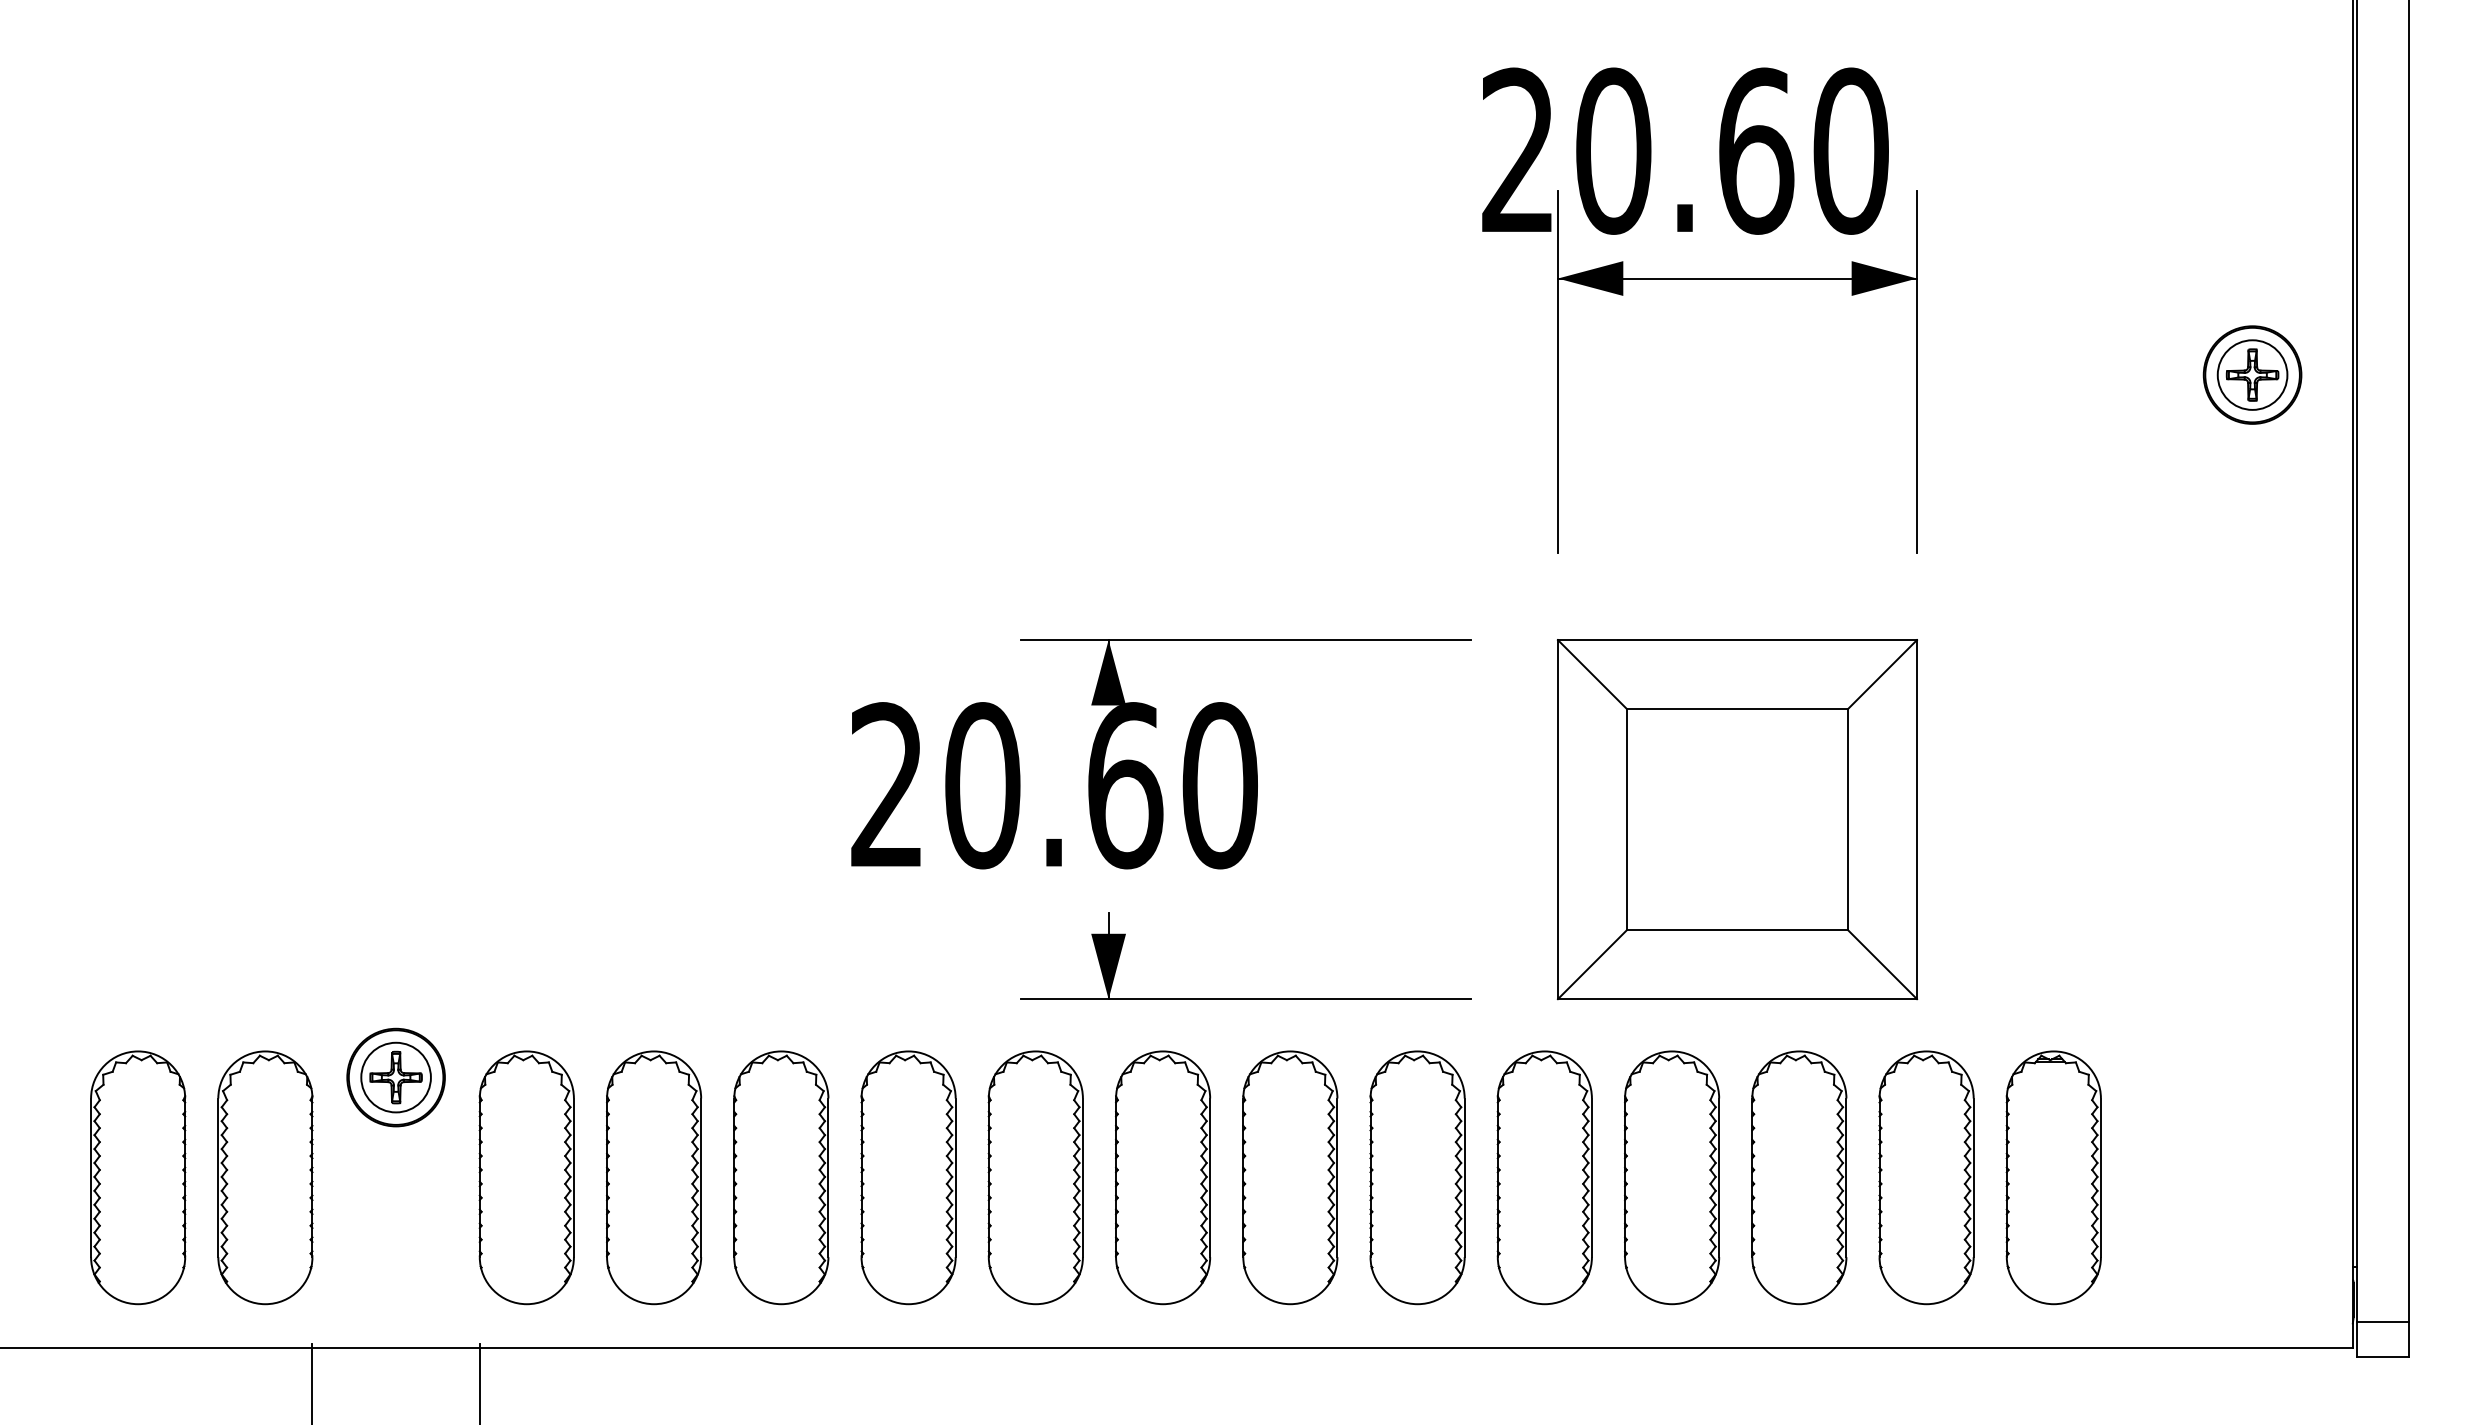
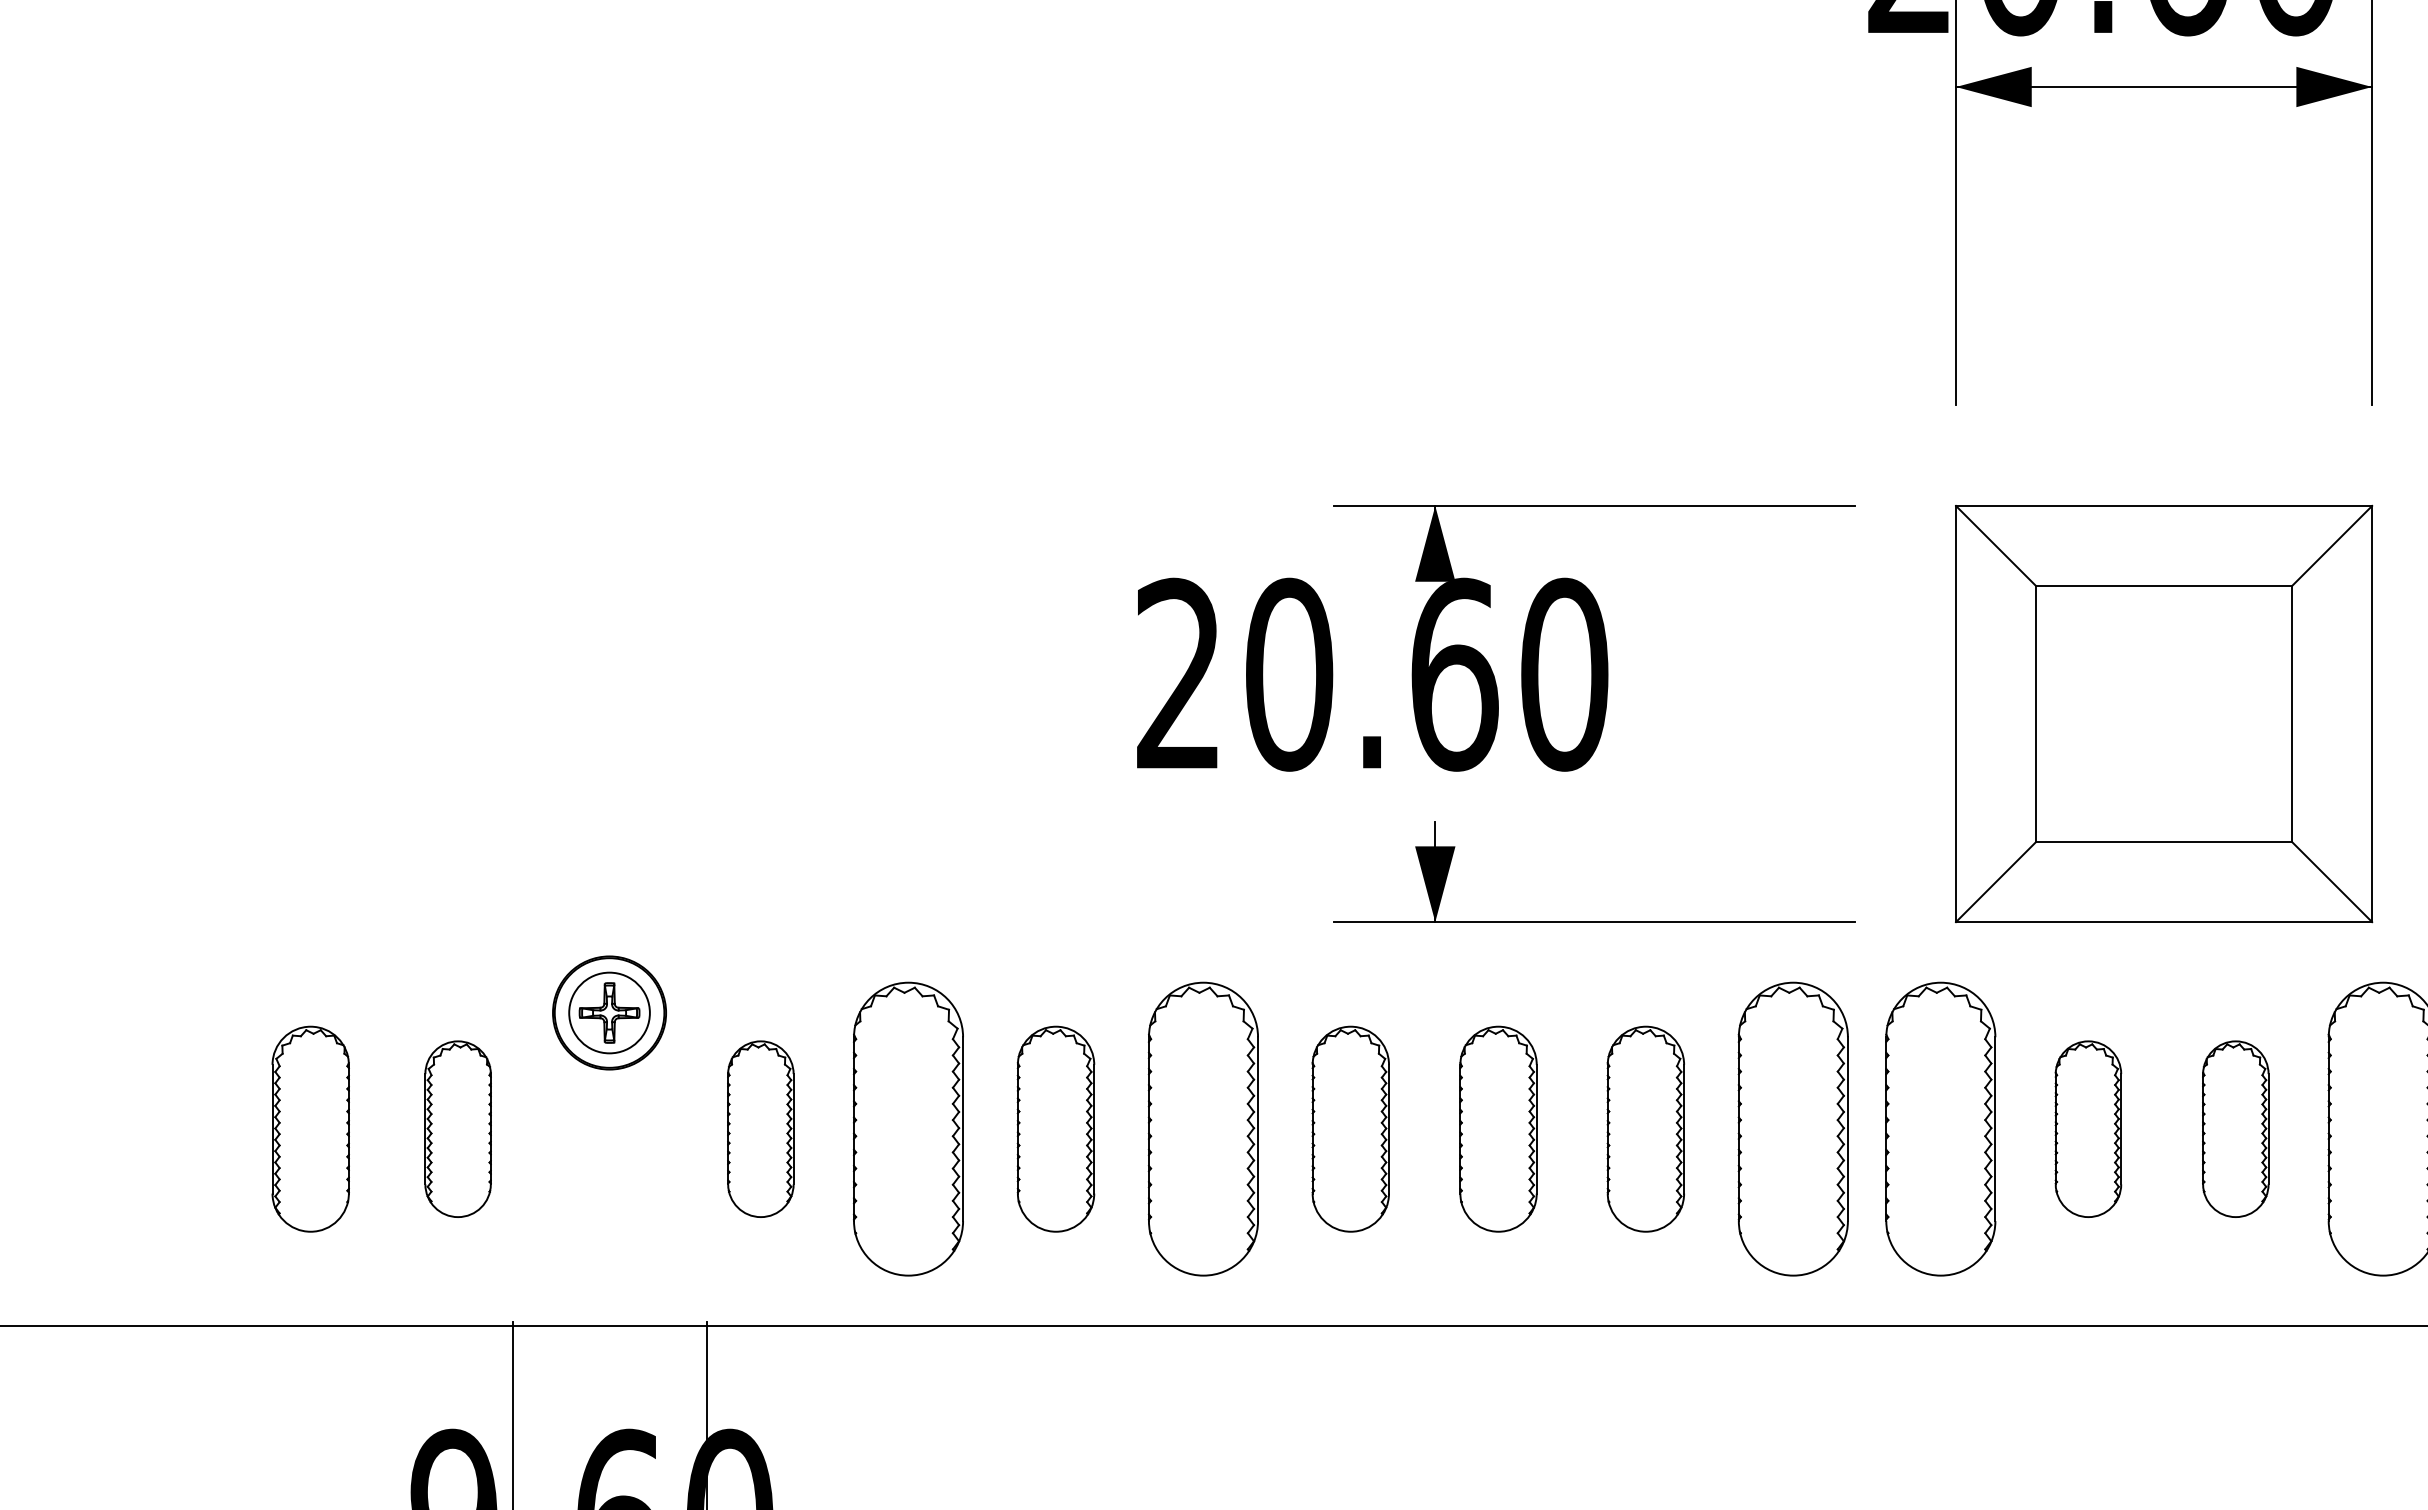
part: (138, 1177) -> (311, 1128), size x0.7
part: (265, 1177) -> (458, 1128), size x0.6
part: (526, 1177) -> (760, 1128), size x0.6
part: (781, 1177) -> (1056, 1128), size x0.7
part: (1035, 1177) -> (1350, 1128), size x0.7
part: (1163, 1177) -> (1498, 1128), size x0.7
part: (1290, 1177) -> (1646, 1128), size x0.7
part: (1672, 1177) -> (2088, 1128), size x0.6
part: (1799, 1177) -> (2235, 1128), size x0.6

